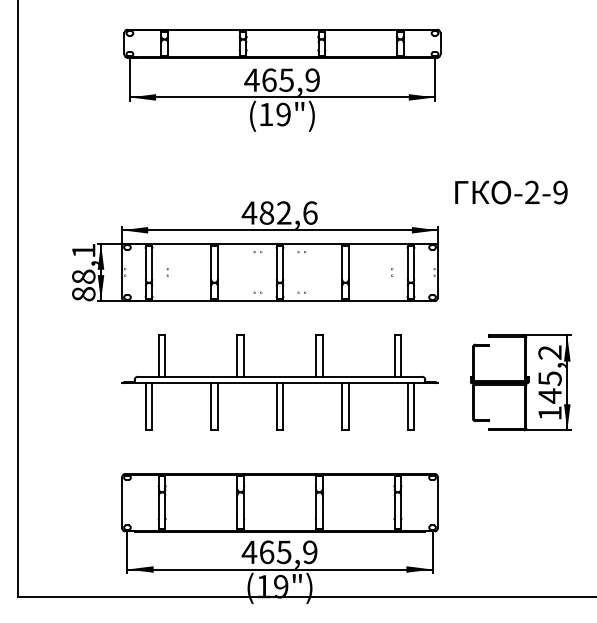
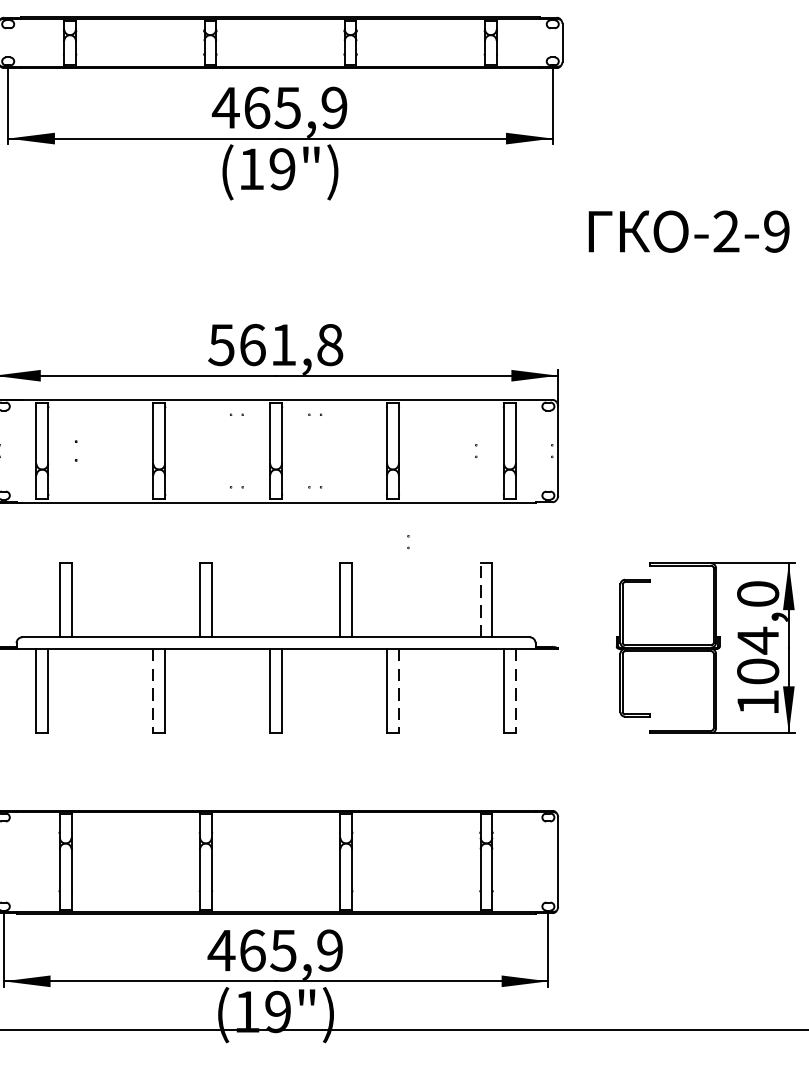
text: (511, 192) -> (689, 231), moved
text: (279, 212) -> (275, 344), 482,6 -> 561,8
part: (167, 272) -> (75, 451), size x1.6
part: (354, 323) -> (409, 542), added
line: (394, 356) -> (480, 601), solid -> dashed
text: (549, 374) -> (757, 633), 145,2 -> 104,0
line: (211, 406) -> (153, 690), solid -> dashed
line: (348, 406) -> (398, 690), solid -> dashed
line: (414, 406) -> (516, 690), solid -> dashed

